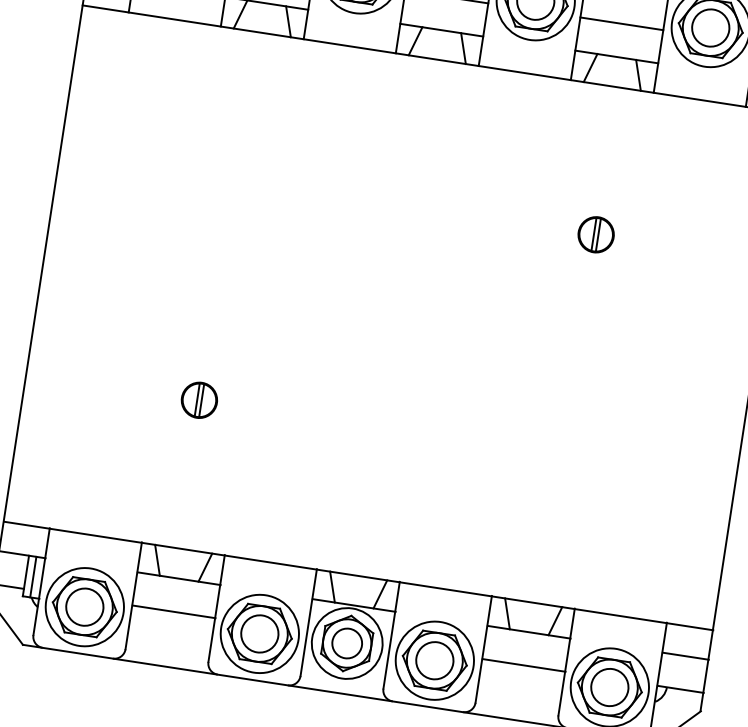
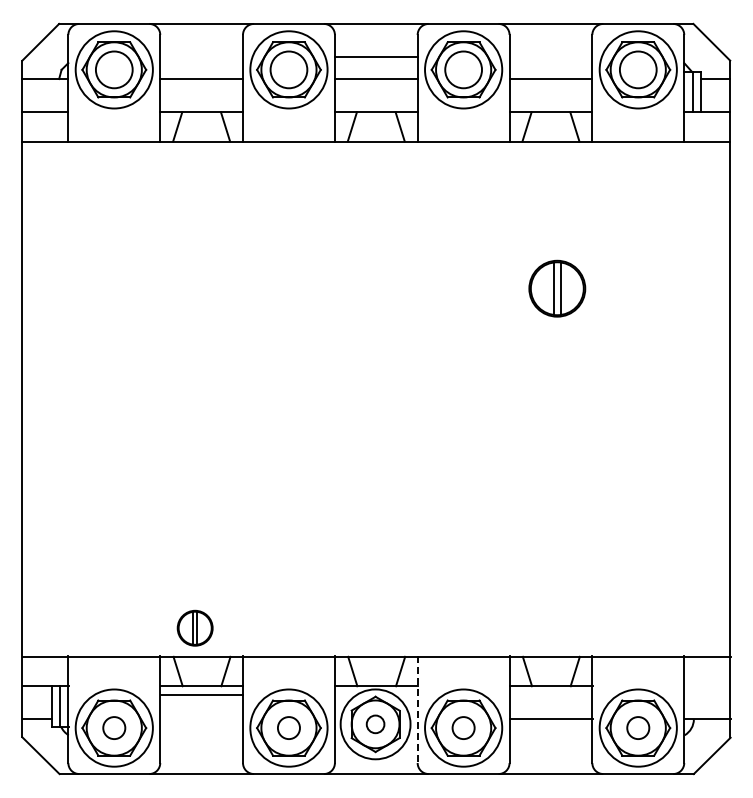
part: (596, 234) -> (557, 288), size x1.6
part: (198, 399) -> (194, 627), moved
circle: (84, 606) -> (113, 727), size x0.6
line: (173, 611) -> (201, 695), moved
circle: (259, 633) -> (288, 727), size x0.6
line: (391, 636) -> (417, 710), solid -> dashed
circle: (347, 643) -> (375, 724), size x0.6
line: (685, 656) -> (707, 686), removed
circle: (434, 660) -> (463, 727), size x0.6
circle: (609, 686) -> (637, 727), size x0.6

